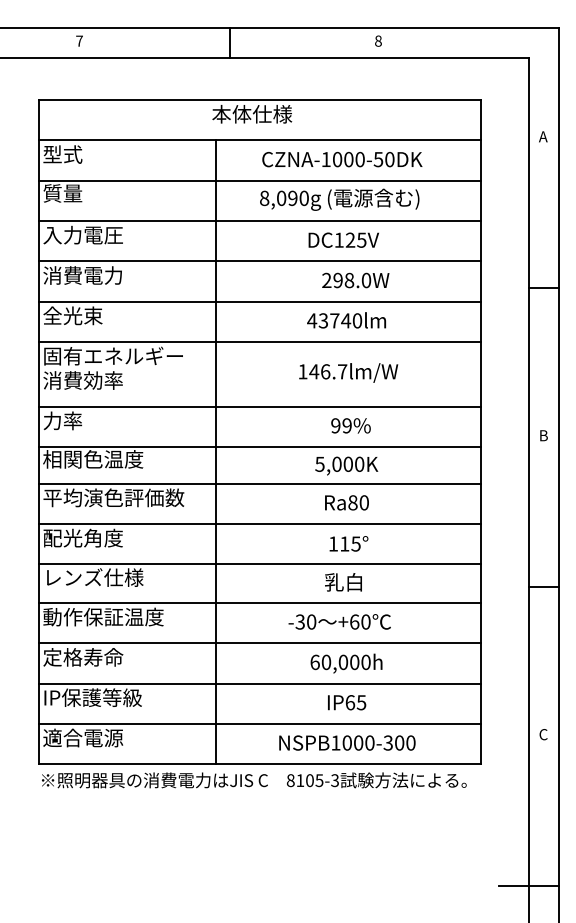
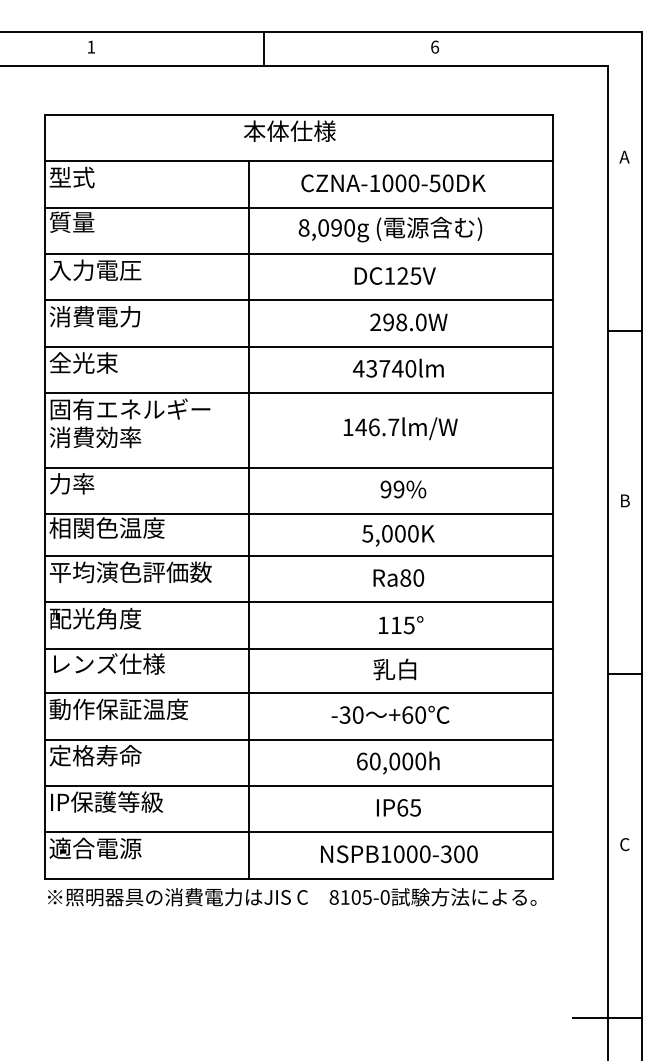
text: (79, 40) -> (91, 46), 7 -> 1
text: (378, 40) -> (435, 46), 8 -> 6
text: (335, 780) -> (385, 897), 8105-3 -> 8105-0

